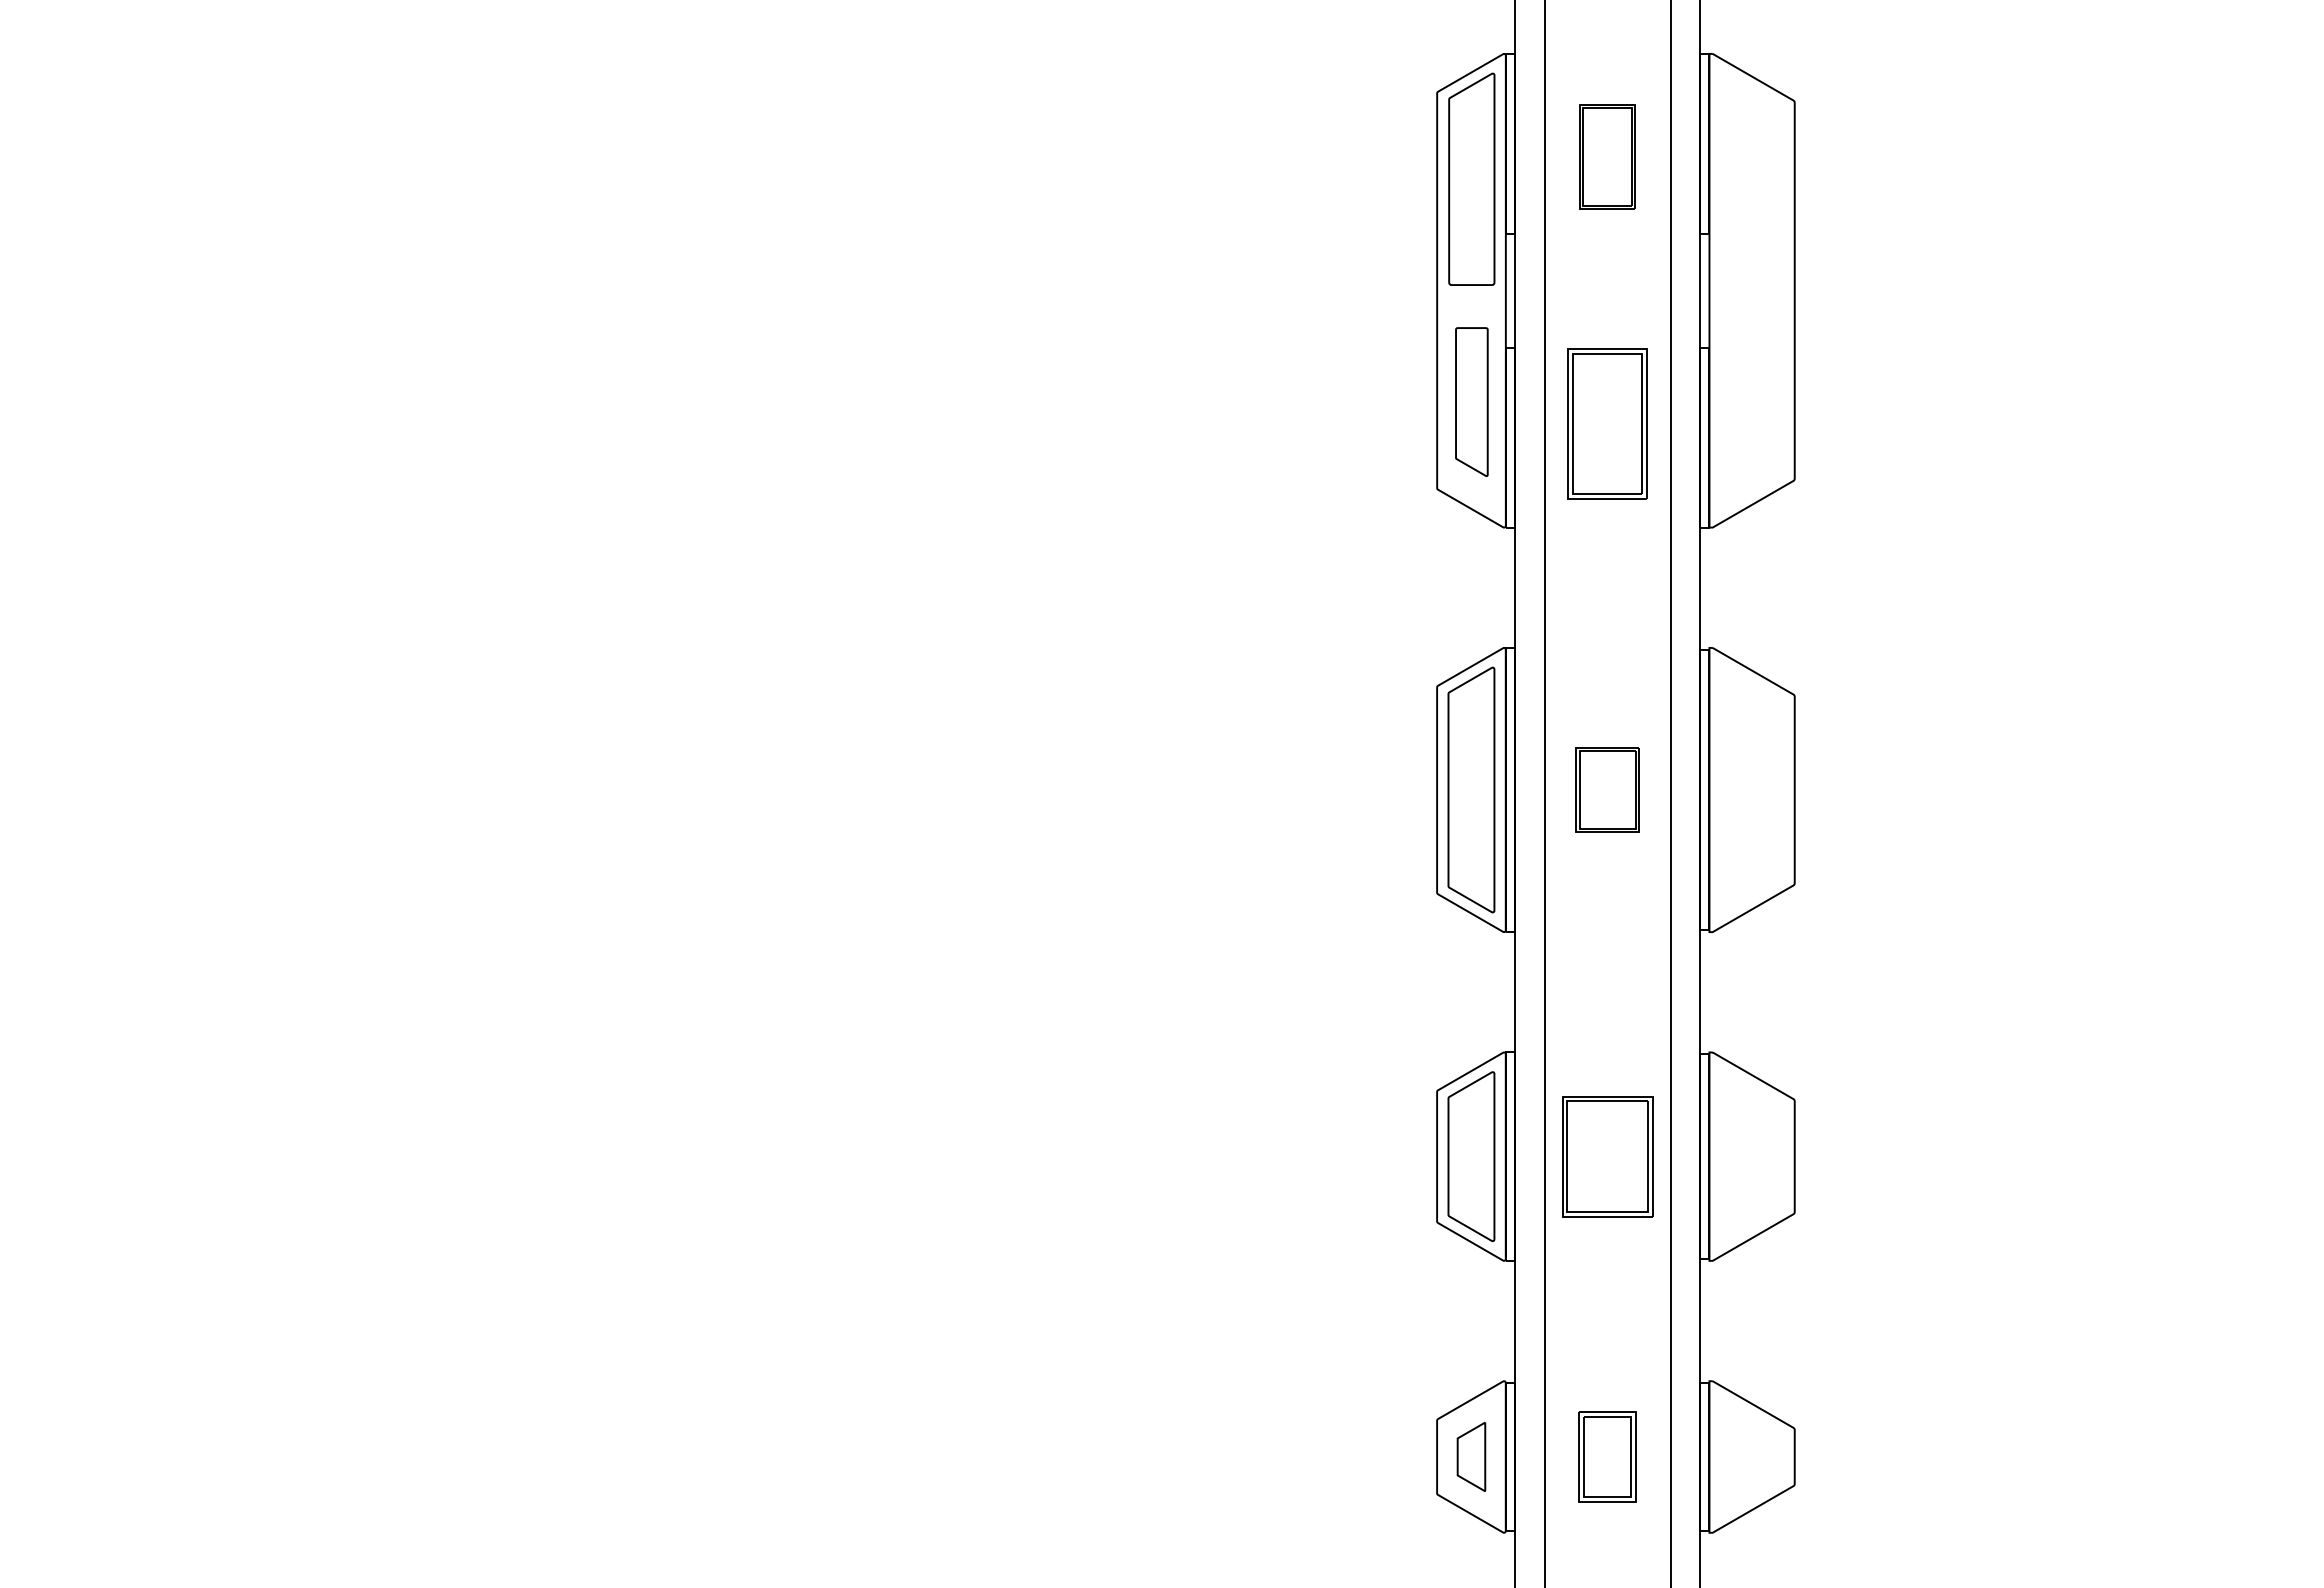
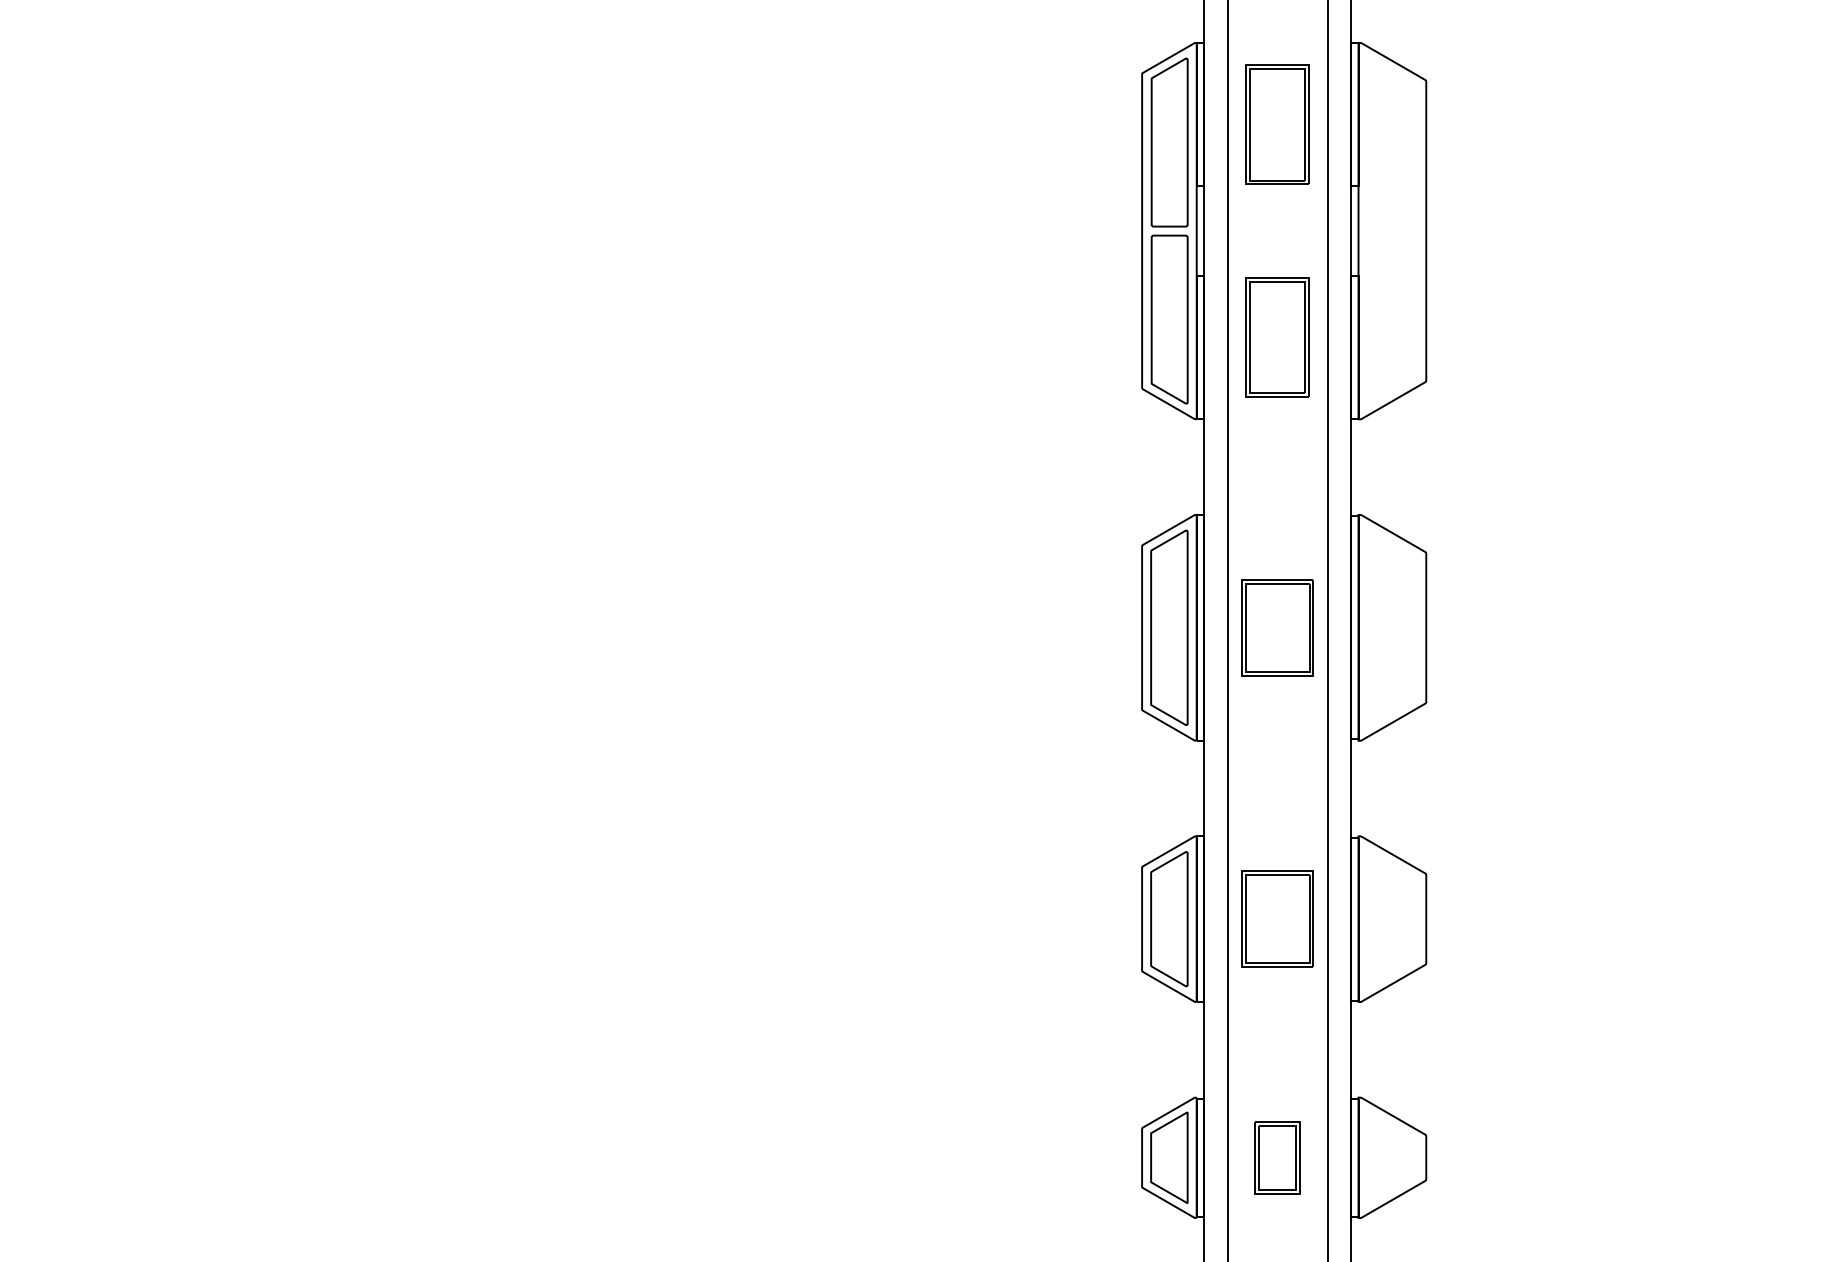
part: (1607, 156) -> (1277, 124), size x1.43
part: (1471, 401) -> (1169, 319), size x1.43
part: (1607, 789) -> (1277, 627), size x1.43
part: (1471, 1456) -> (1169, 1157), size x1.67

